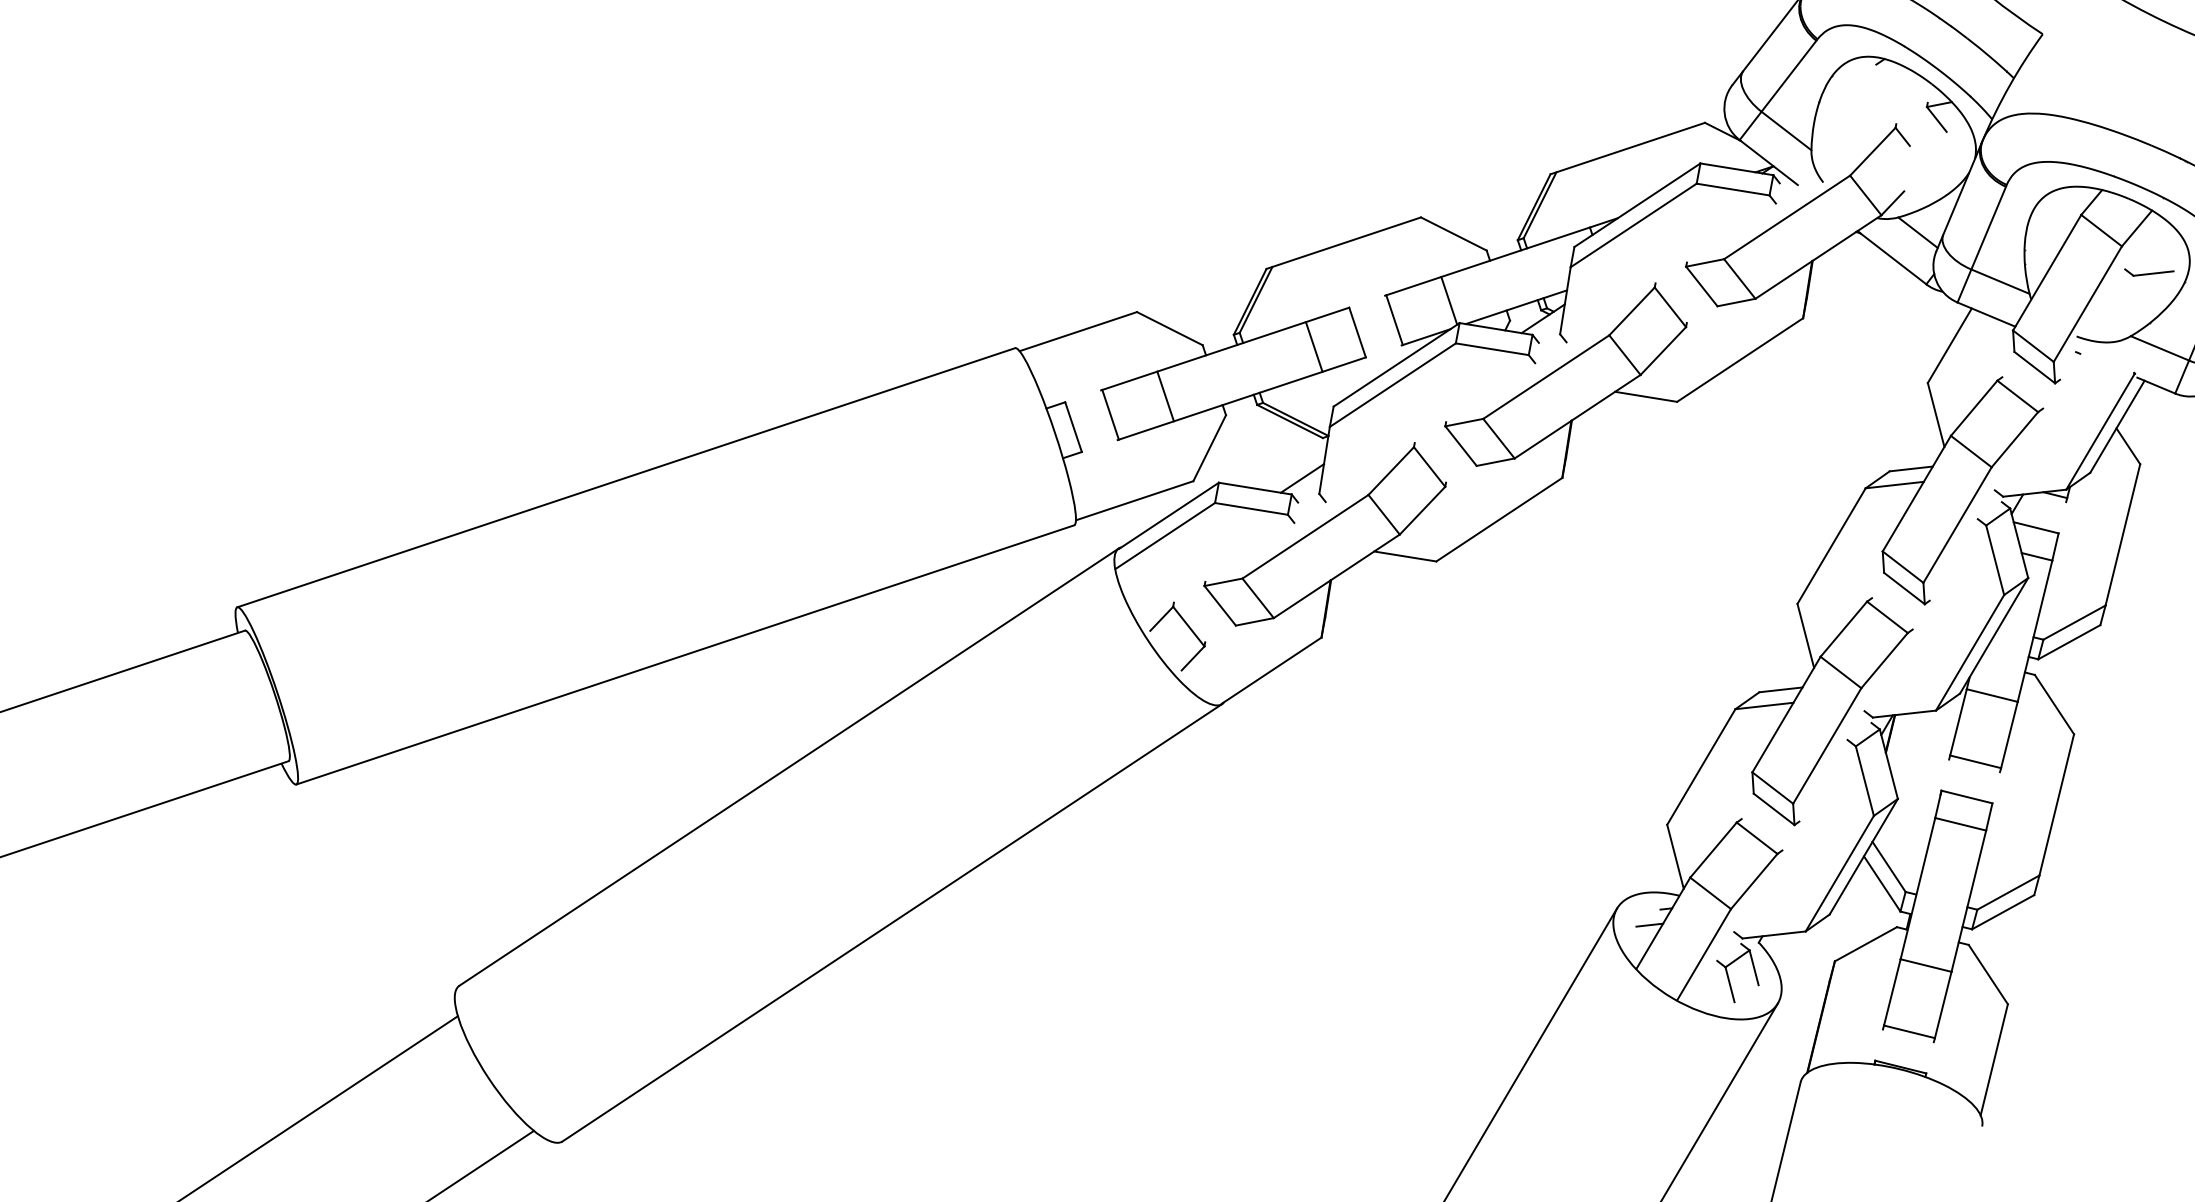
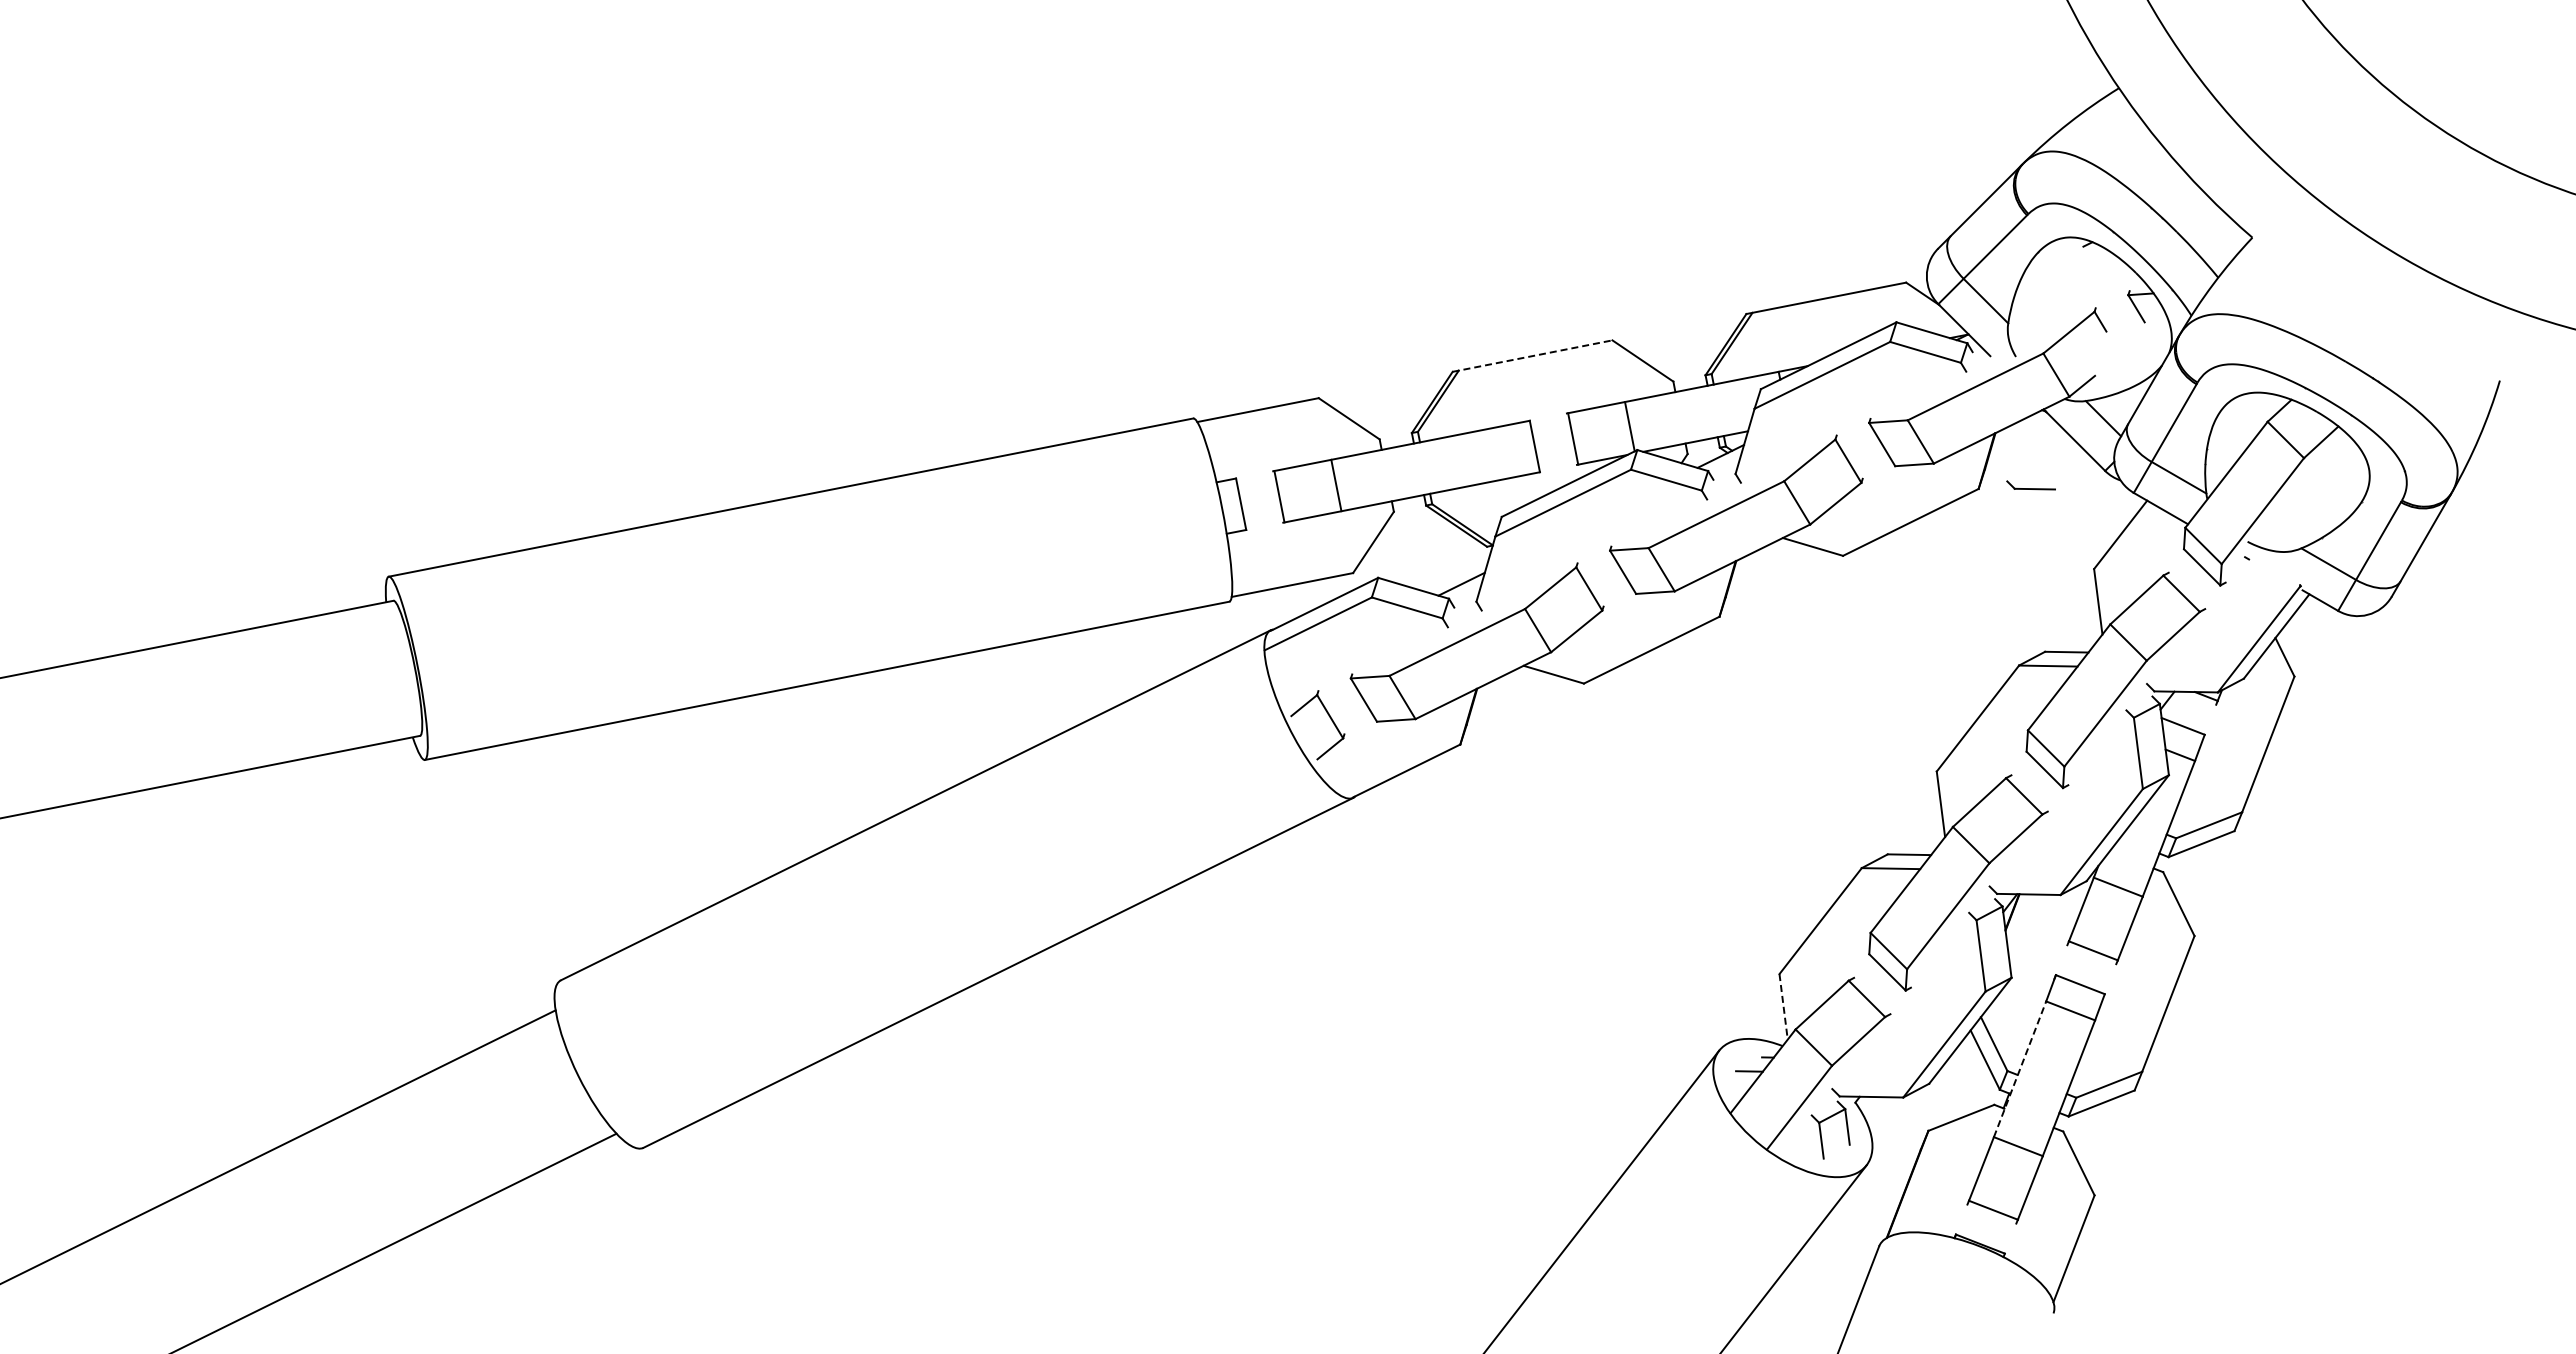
line: (1344, 243) -> (1533, 356), solid -> dashed
part: (2148, 270) -> (2030, 485), moved
line: (1313, 347) -> (1489, 455), removed
line: (1675, 857) -> (1783, 1007), solid -> dashed
line: (1918, 888) -> (2020, 1069), solid -> dashed

